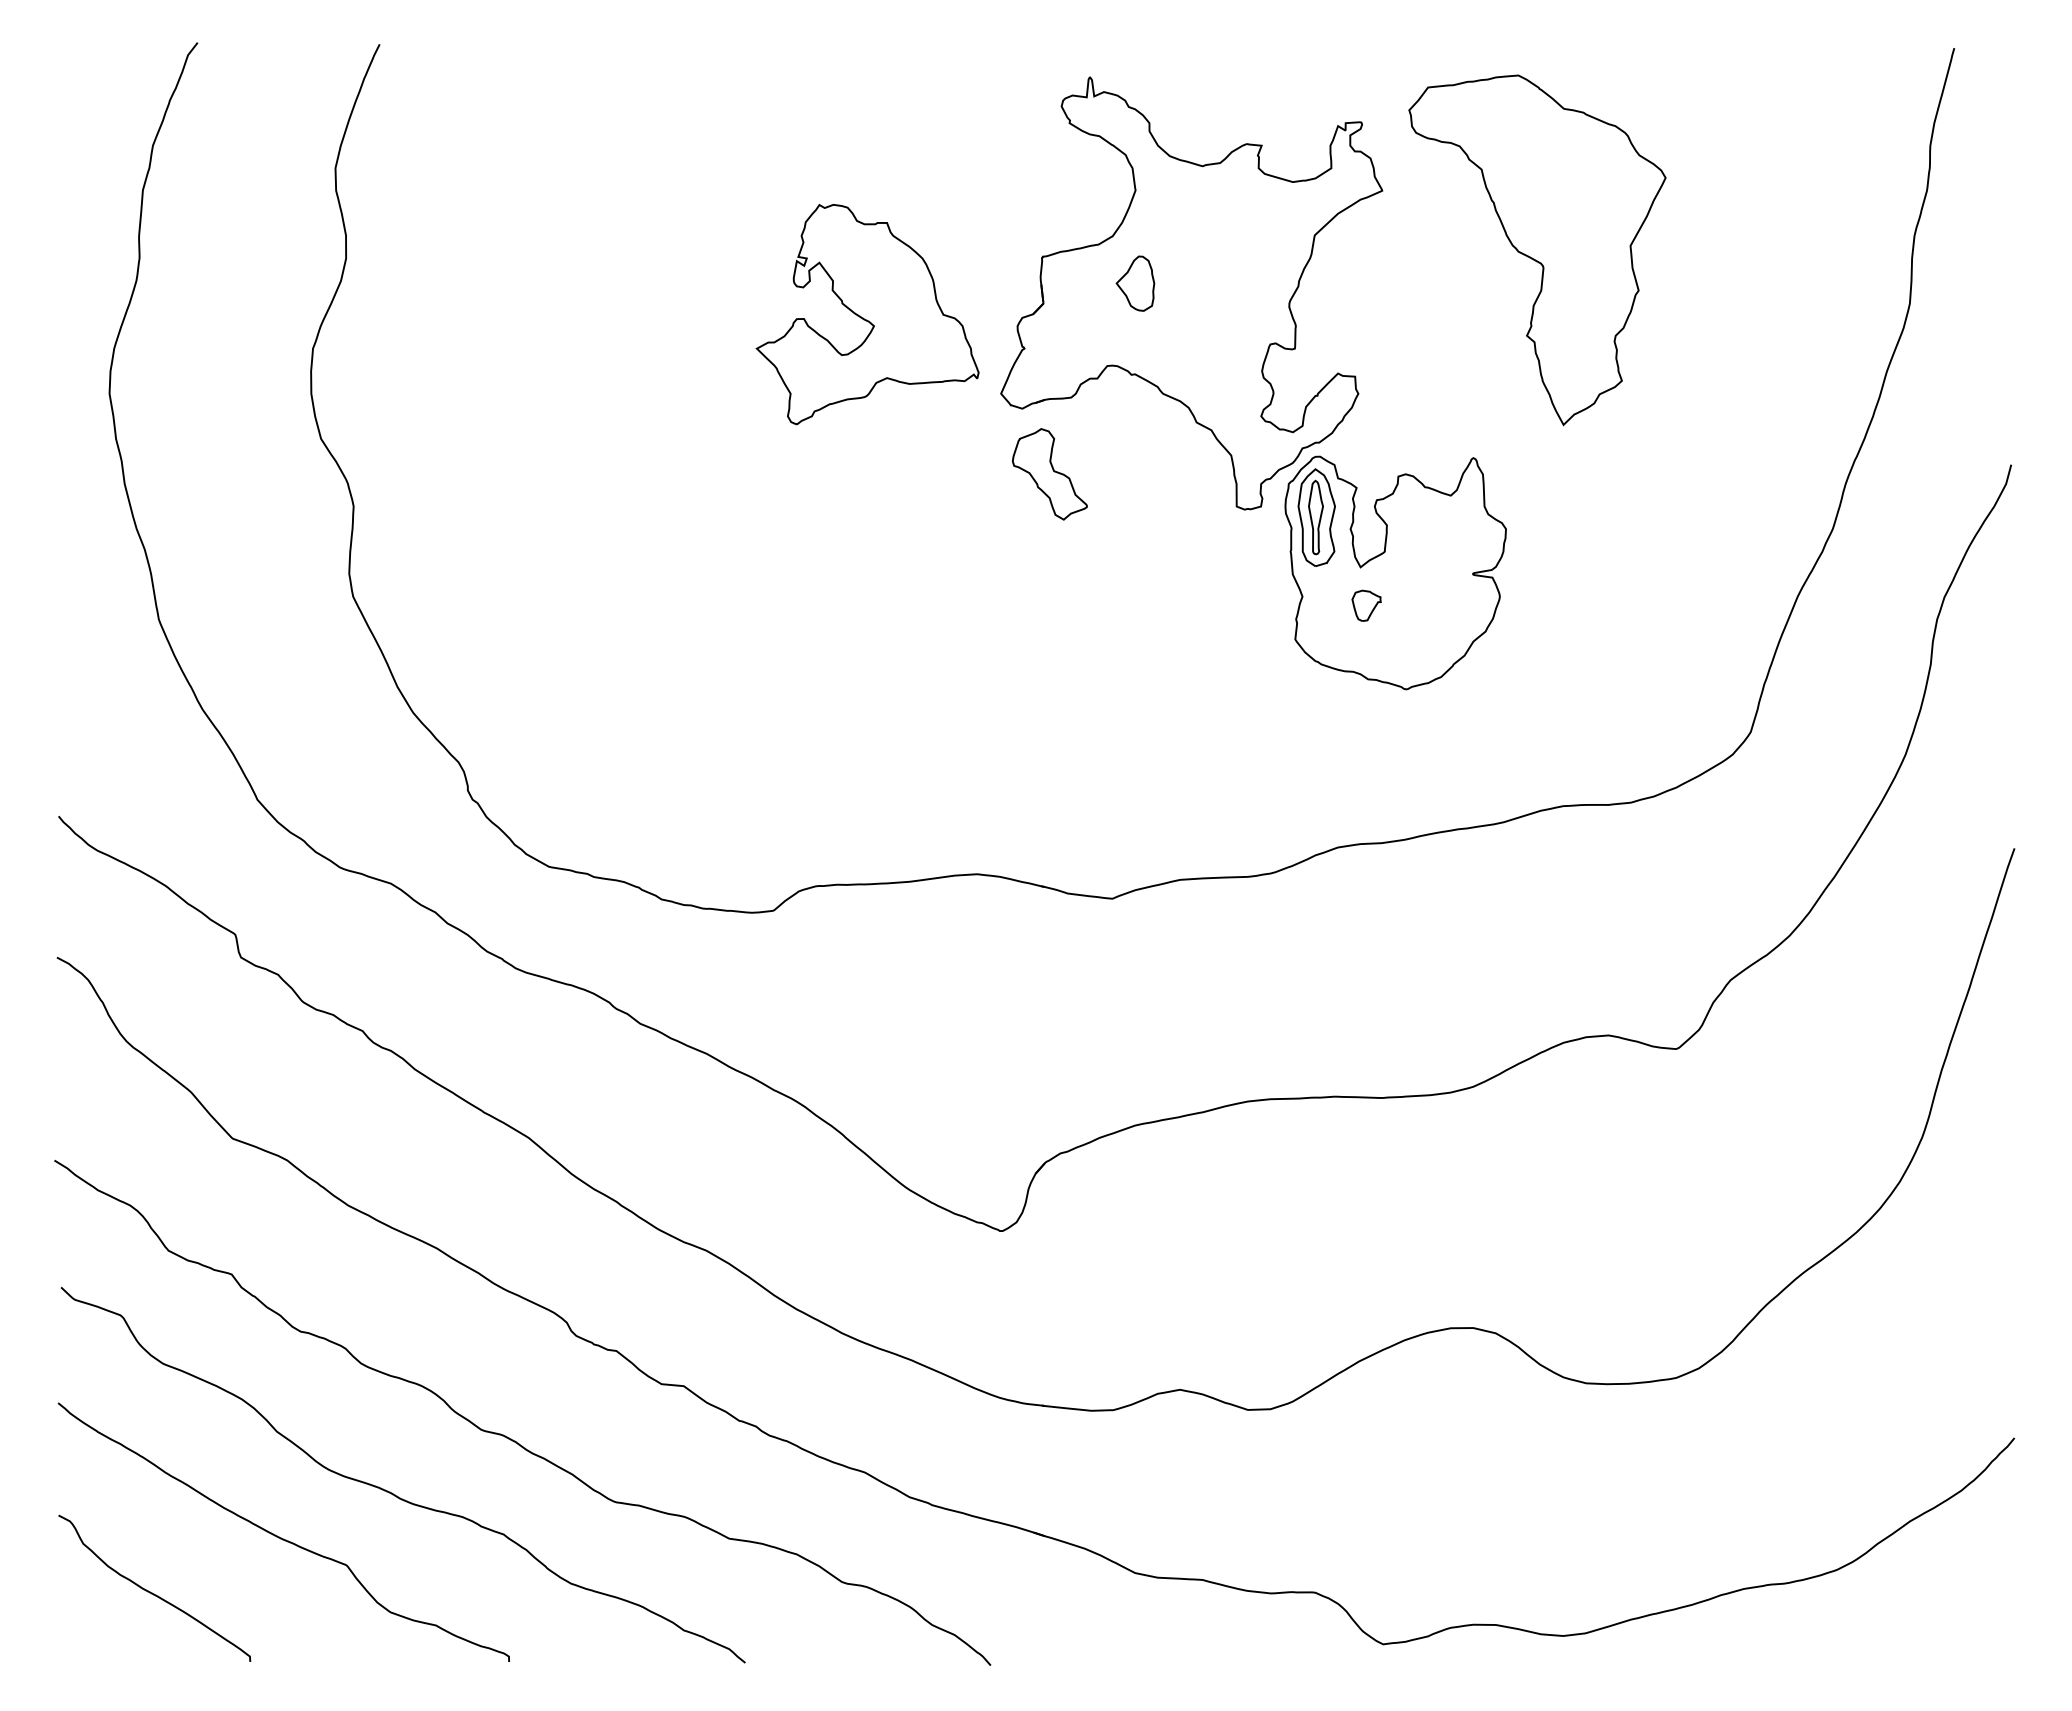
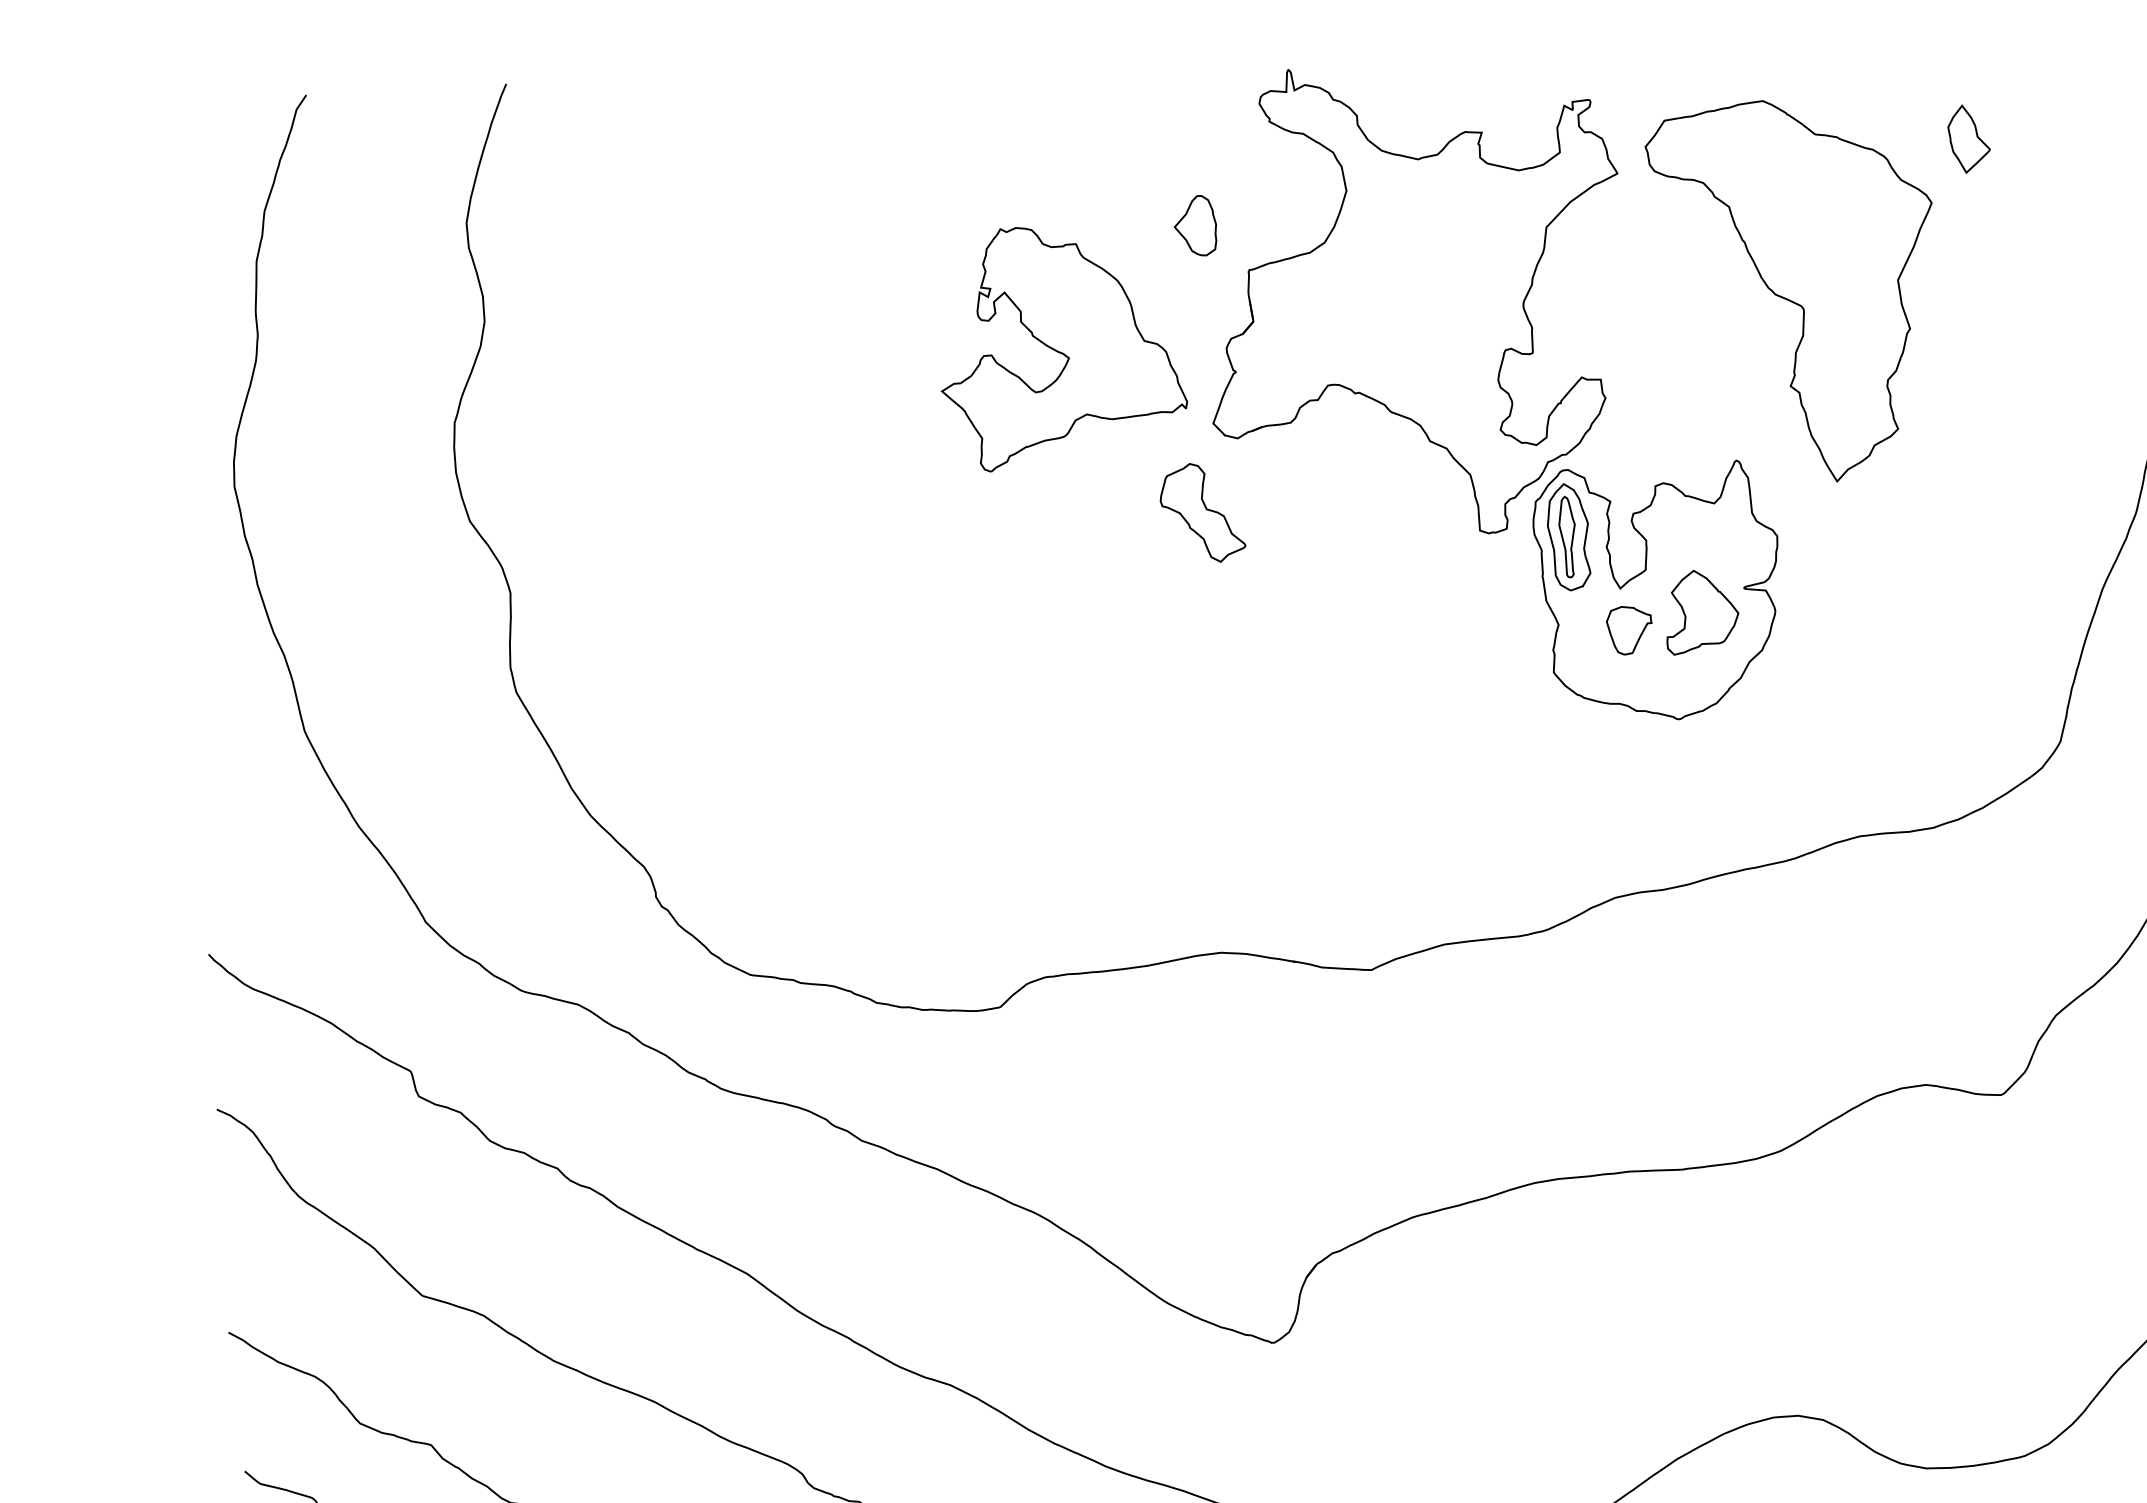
part: (1703, 179) -> (1969, 138), added
part: (1537, 250) -> (1796, 291), moved
part: (1135, 283) -> (1195, 225), moved
part: (1049, 474) -> (1201, 513), moved
part: (1433, 592) -> (1702, 611), added
part: (1366, 605) -> (1629, 630), size x1.43

